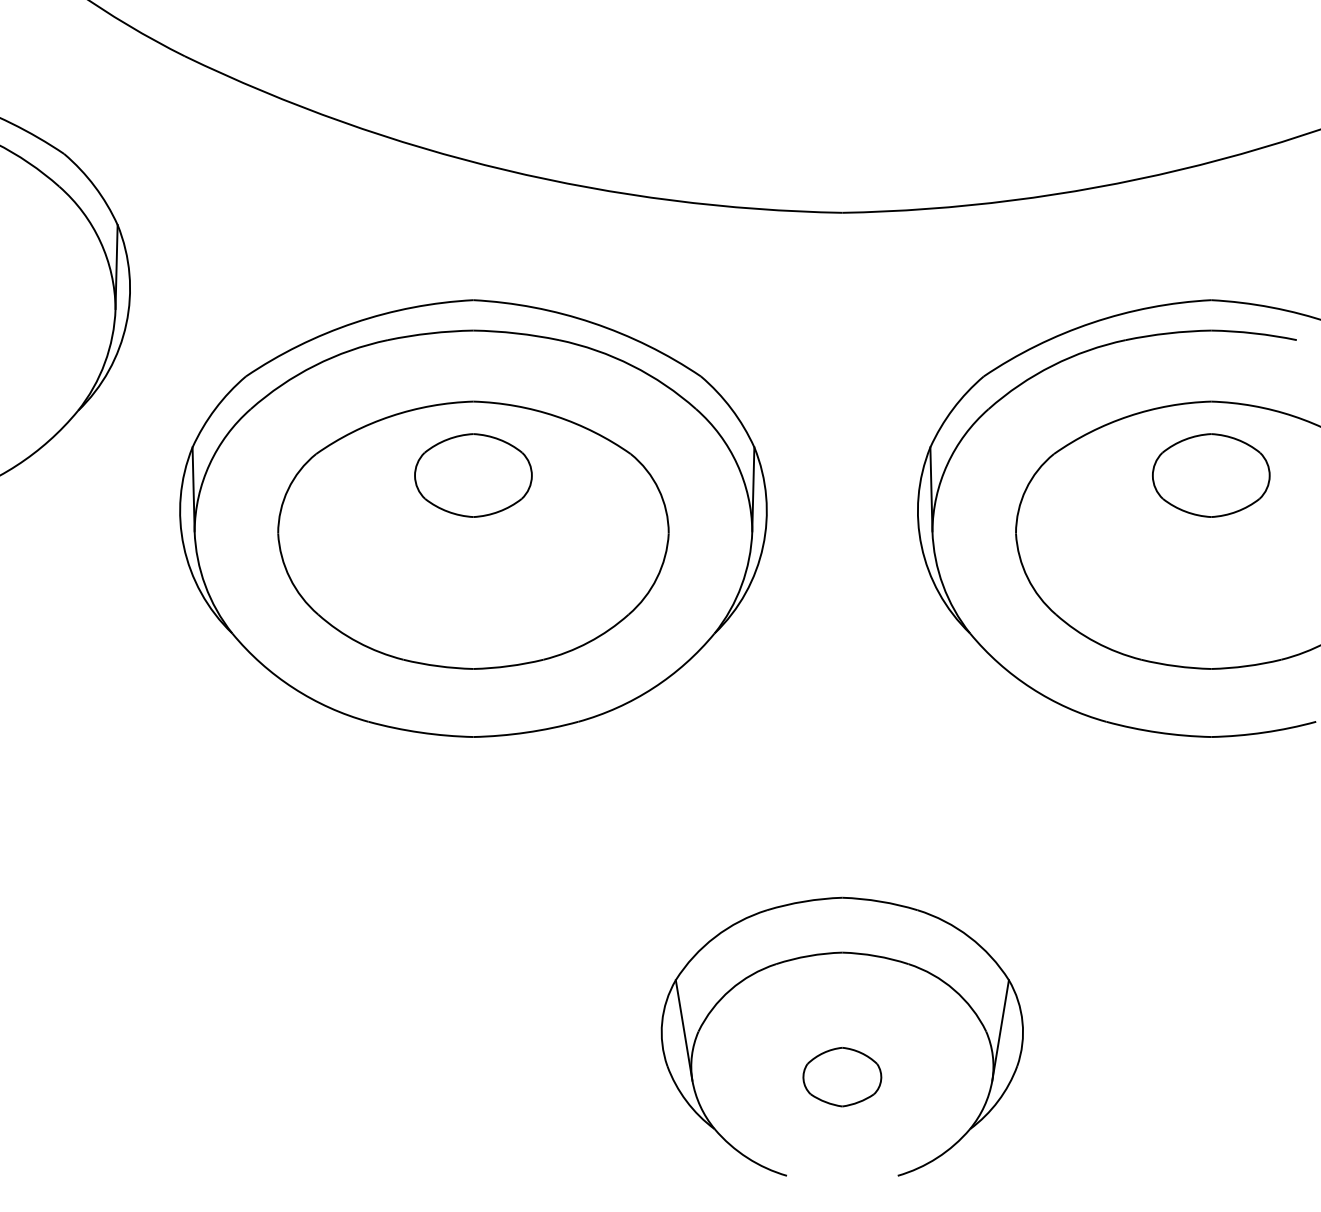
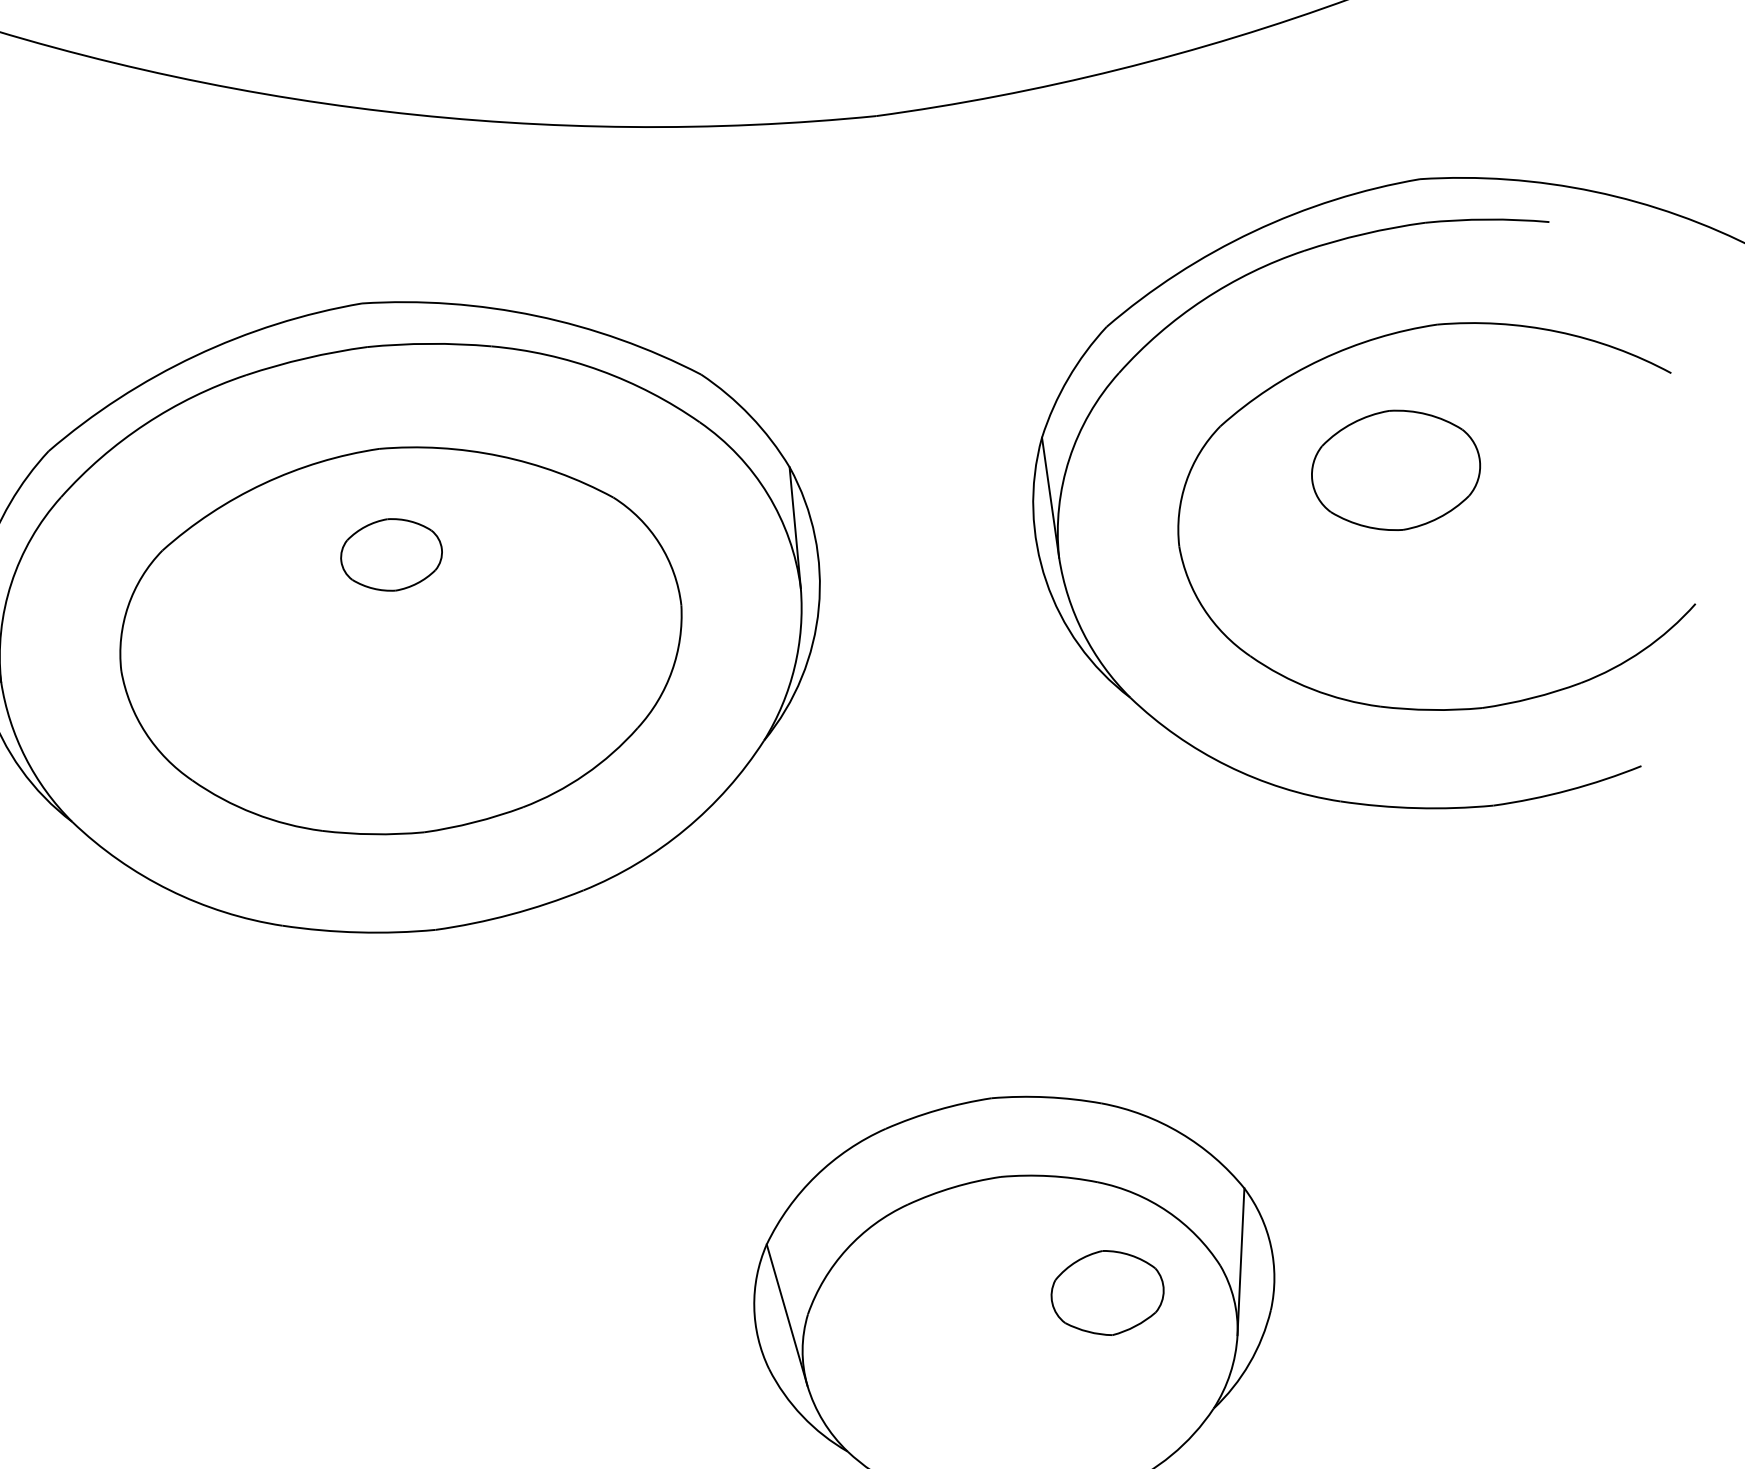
part: (473, 475) -> (391, 554), size x0.6
part: (1211, 475) -> (1396, 470), moved
part: (842, 1077) -> (1107, 1293), moved

